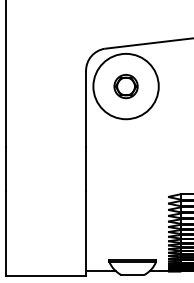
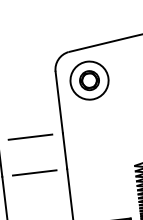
circle: (125, 86) -> (89, 80), size x0.71
line: (46, 146) -> (30, 136), added
line: (46, 190) -> (35, 172), added

